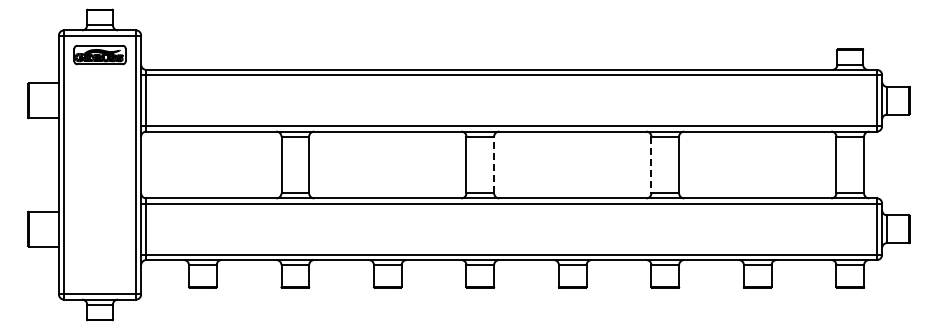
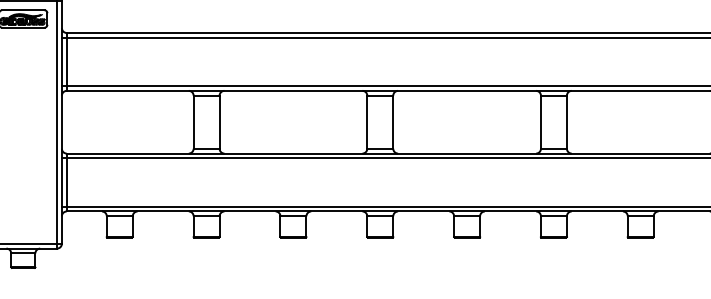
line: (494, 164) -> (393, 121), dashed -> solid
line: (651, 165) -> (541, 122), dashed -> solid

